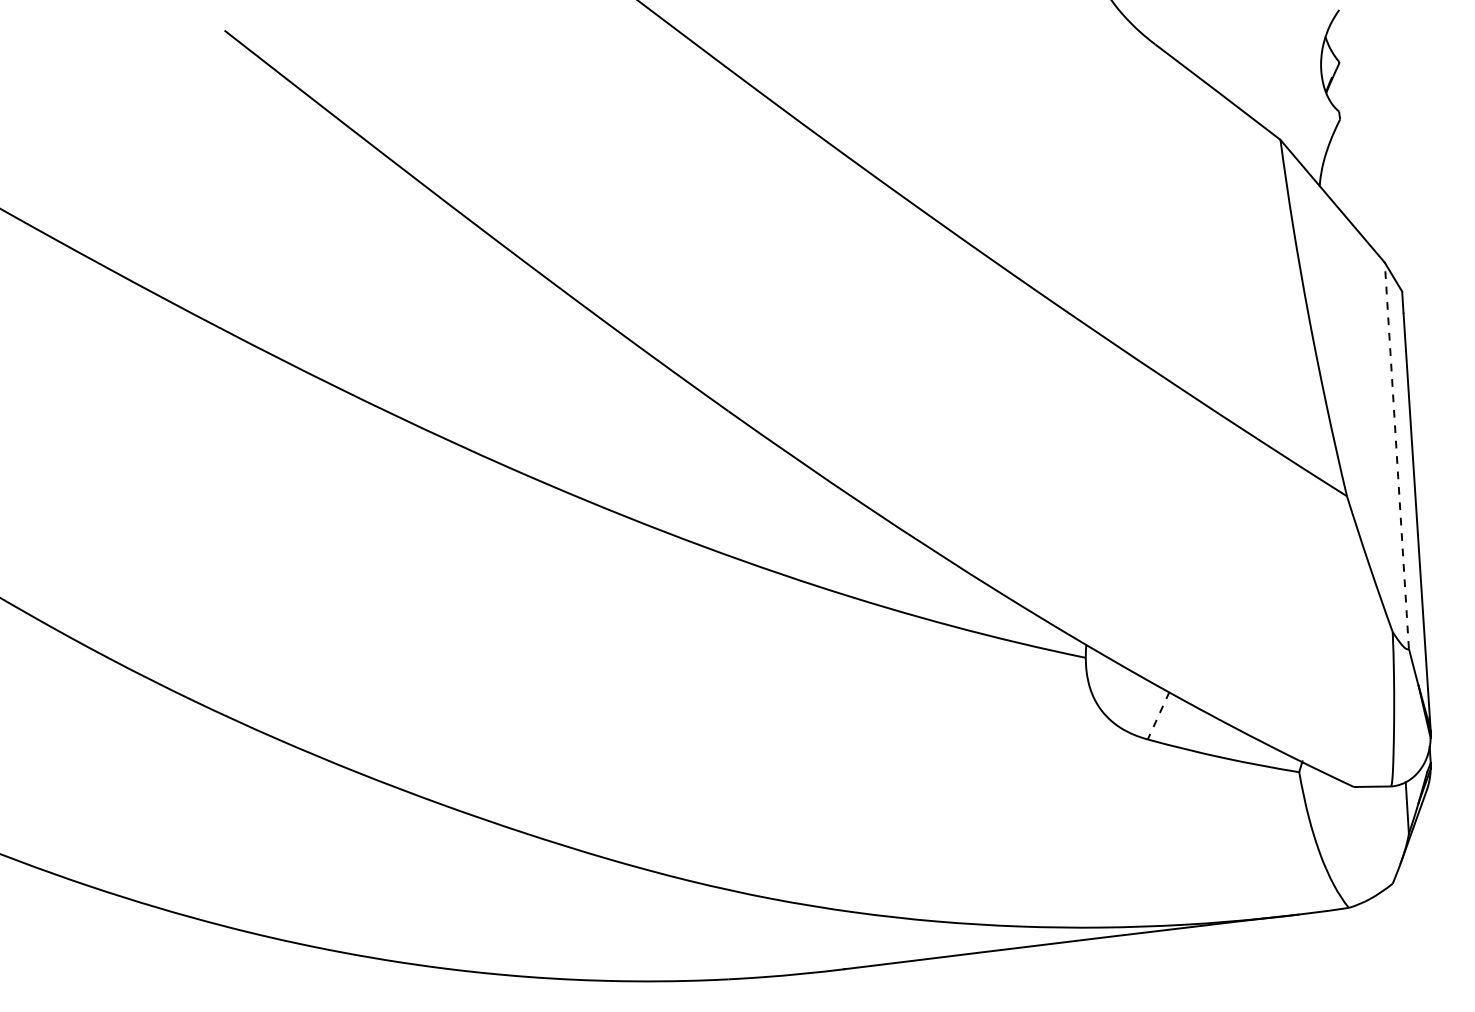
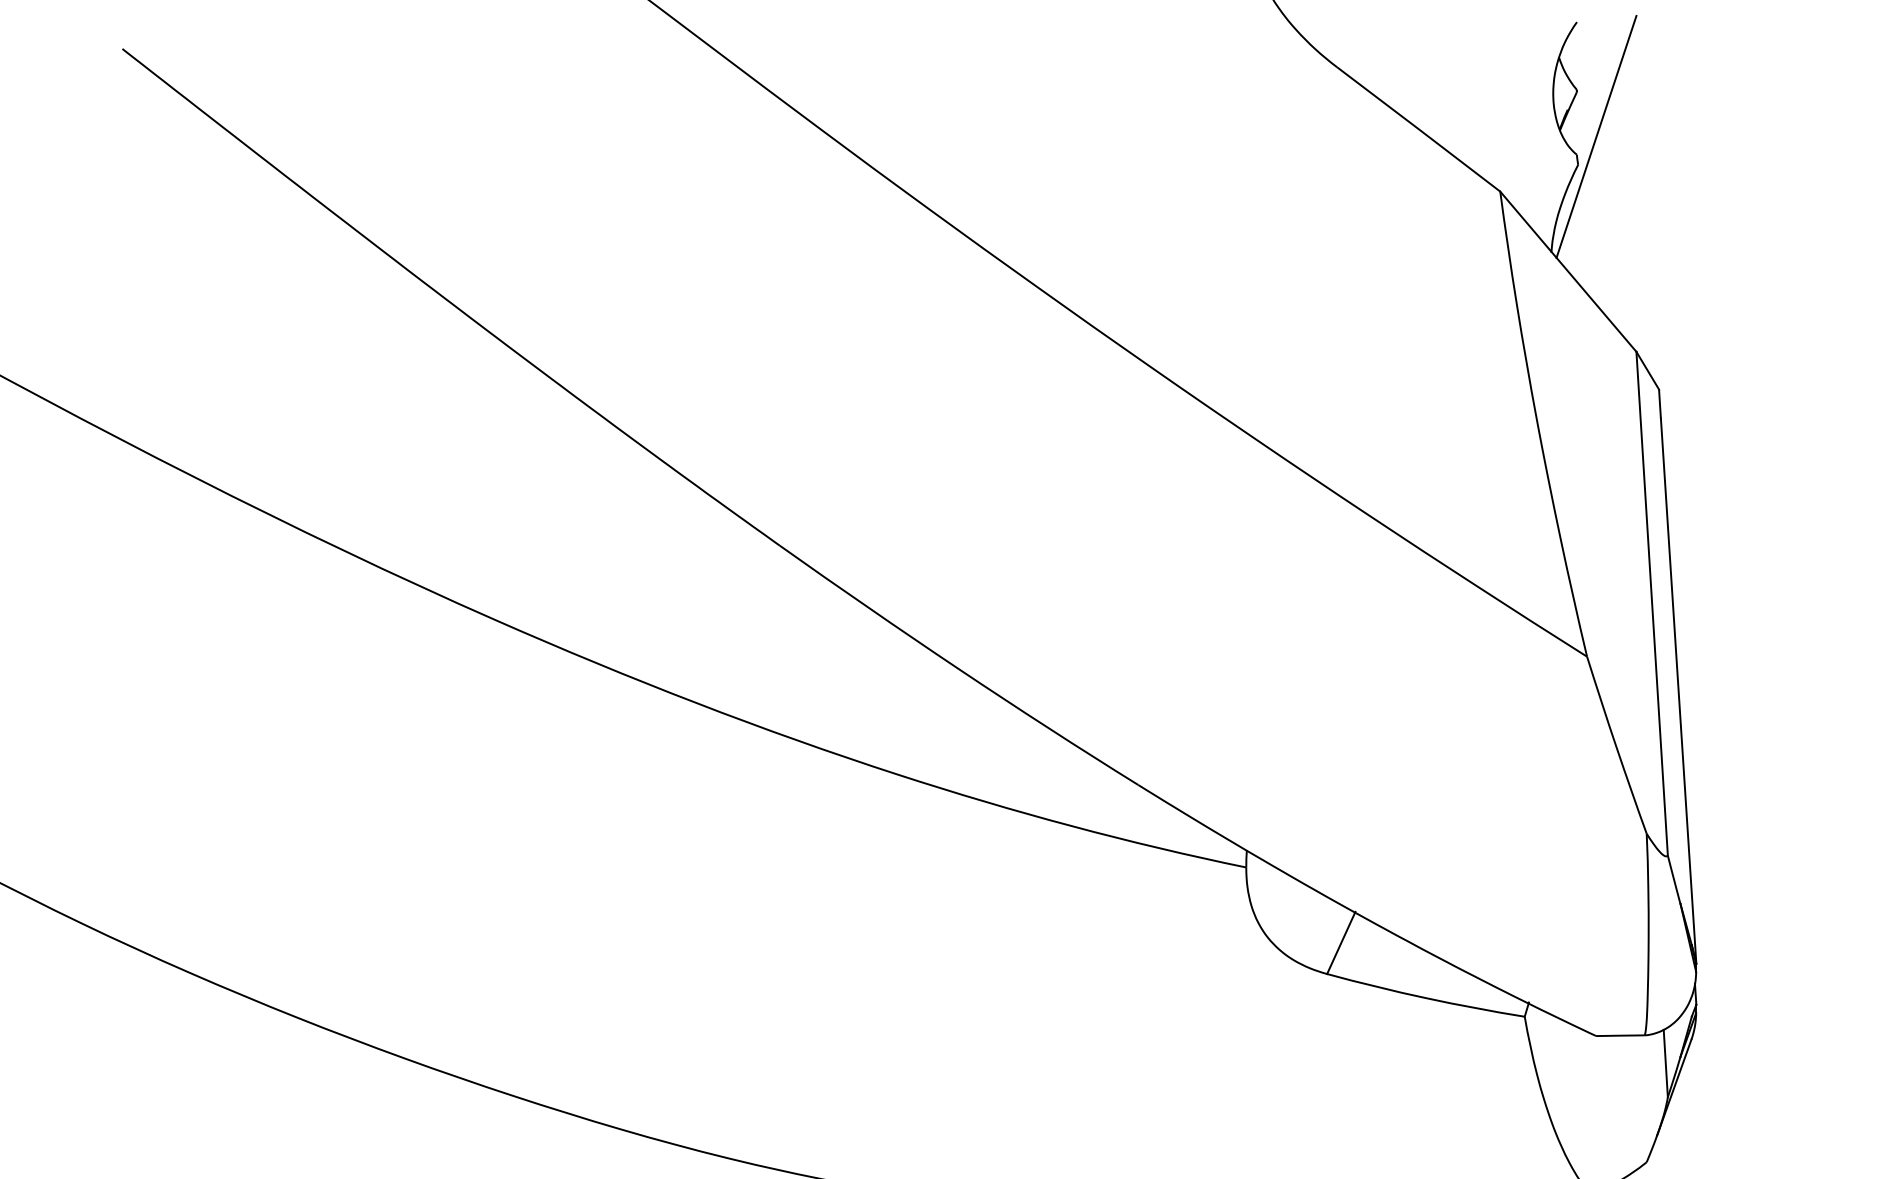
line: (1353, 97) -> (1595, 136), added
line: (1396, 455) -> (1651, 603), dashed -> solid
line: (1158, 716) -> (1341, 944), dashed -> solid

